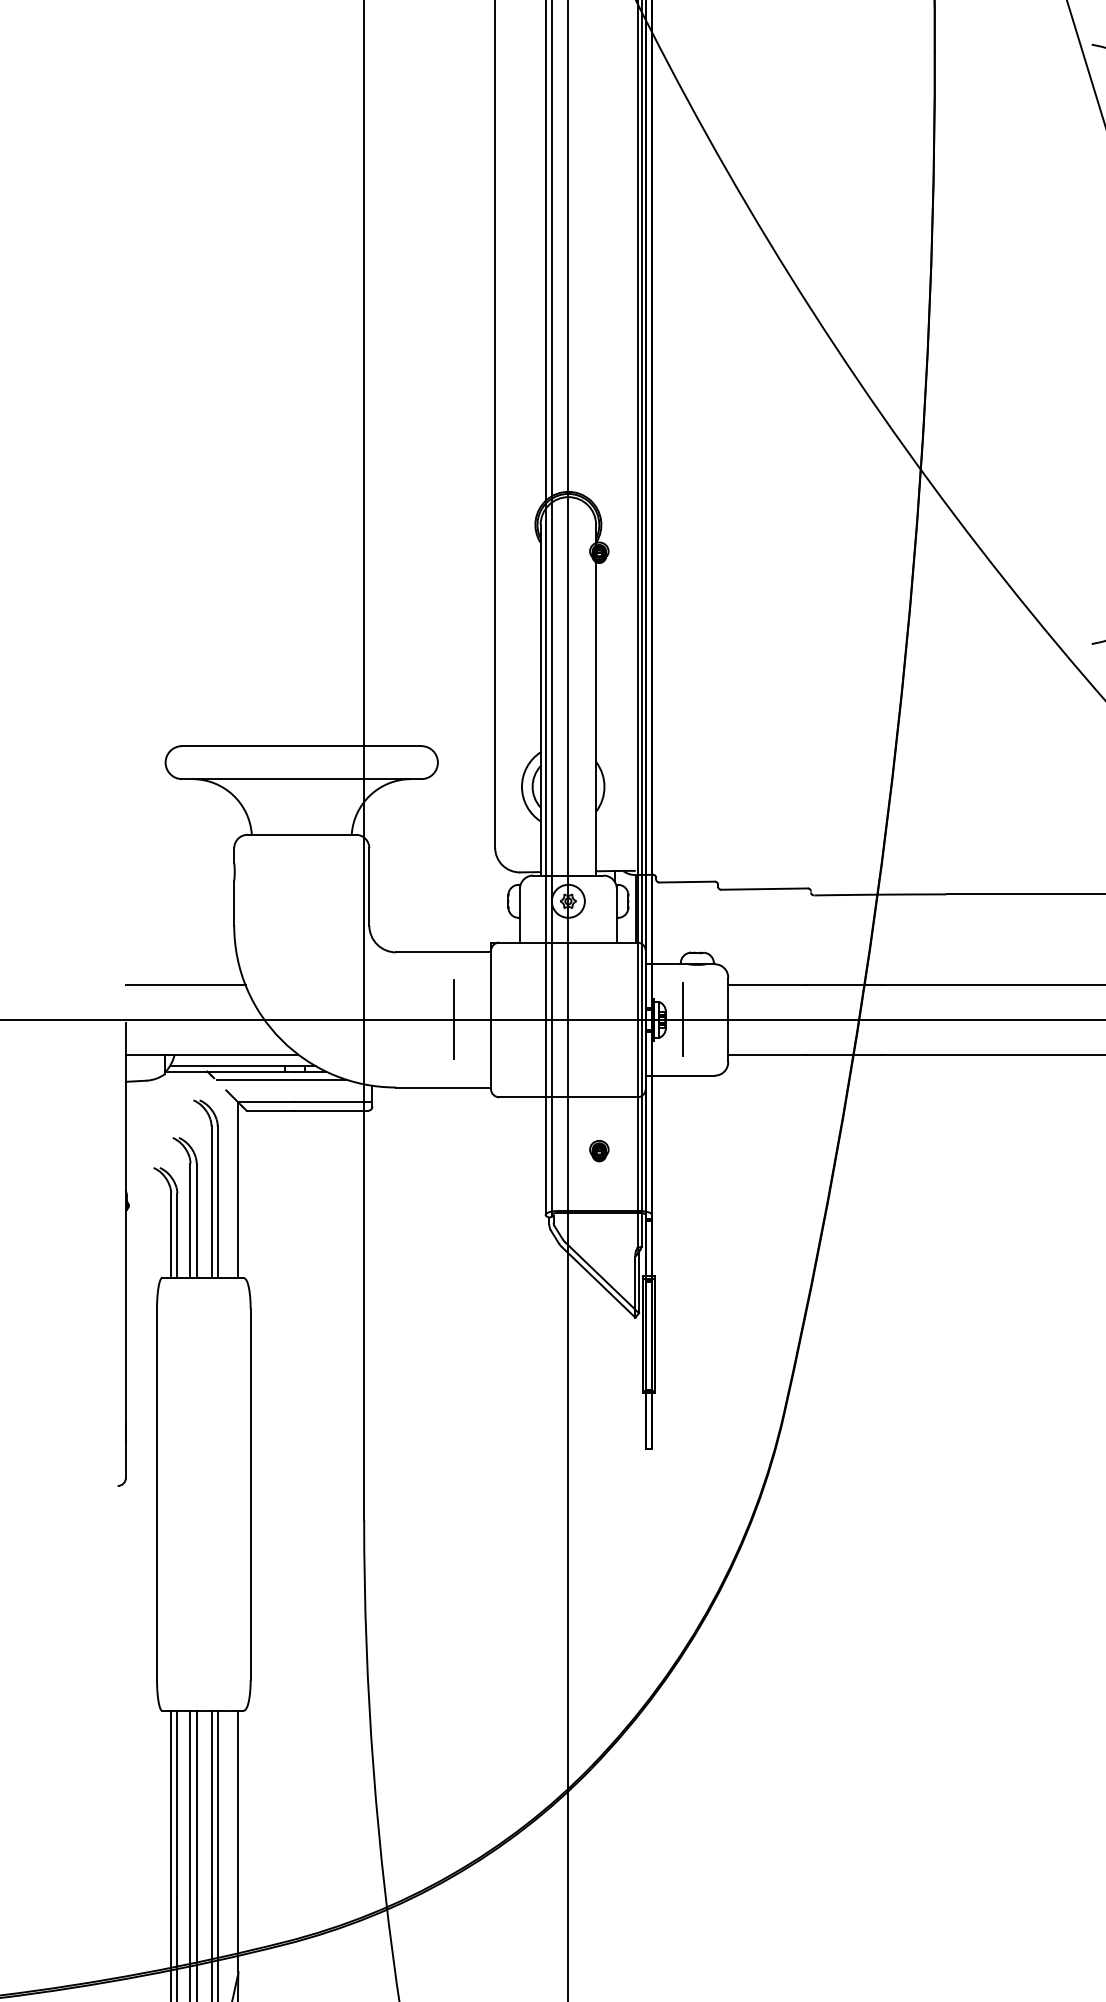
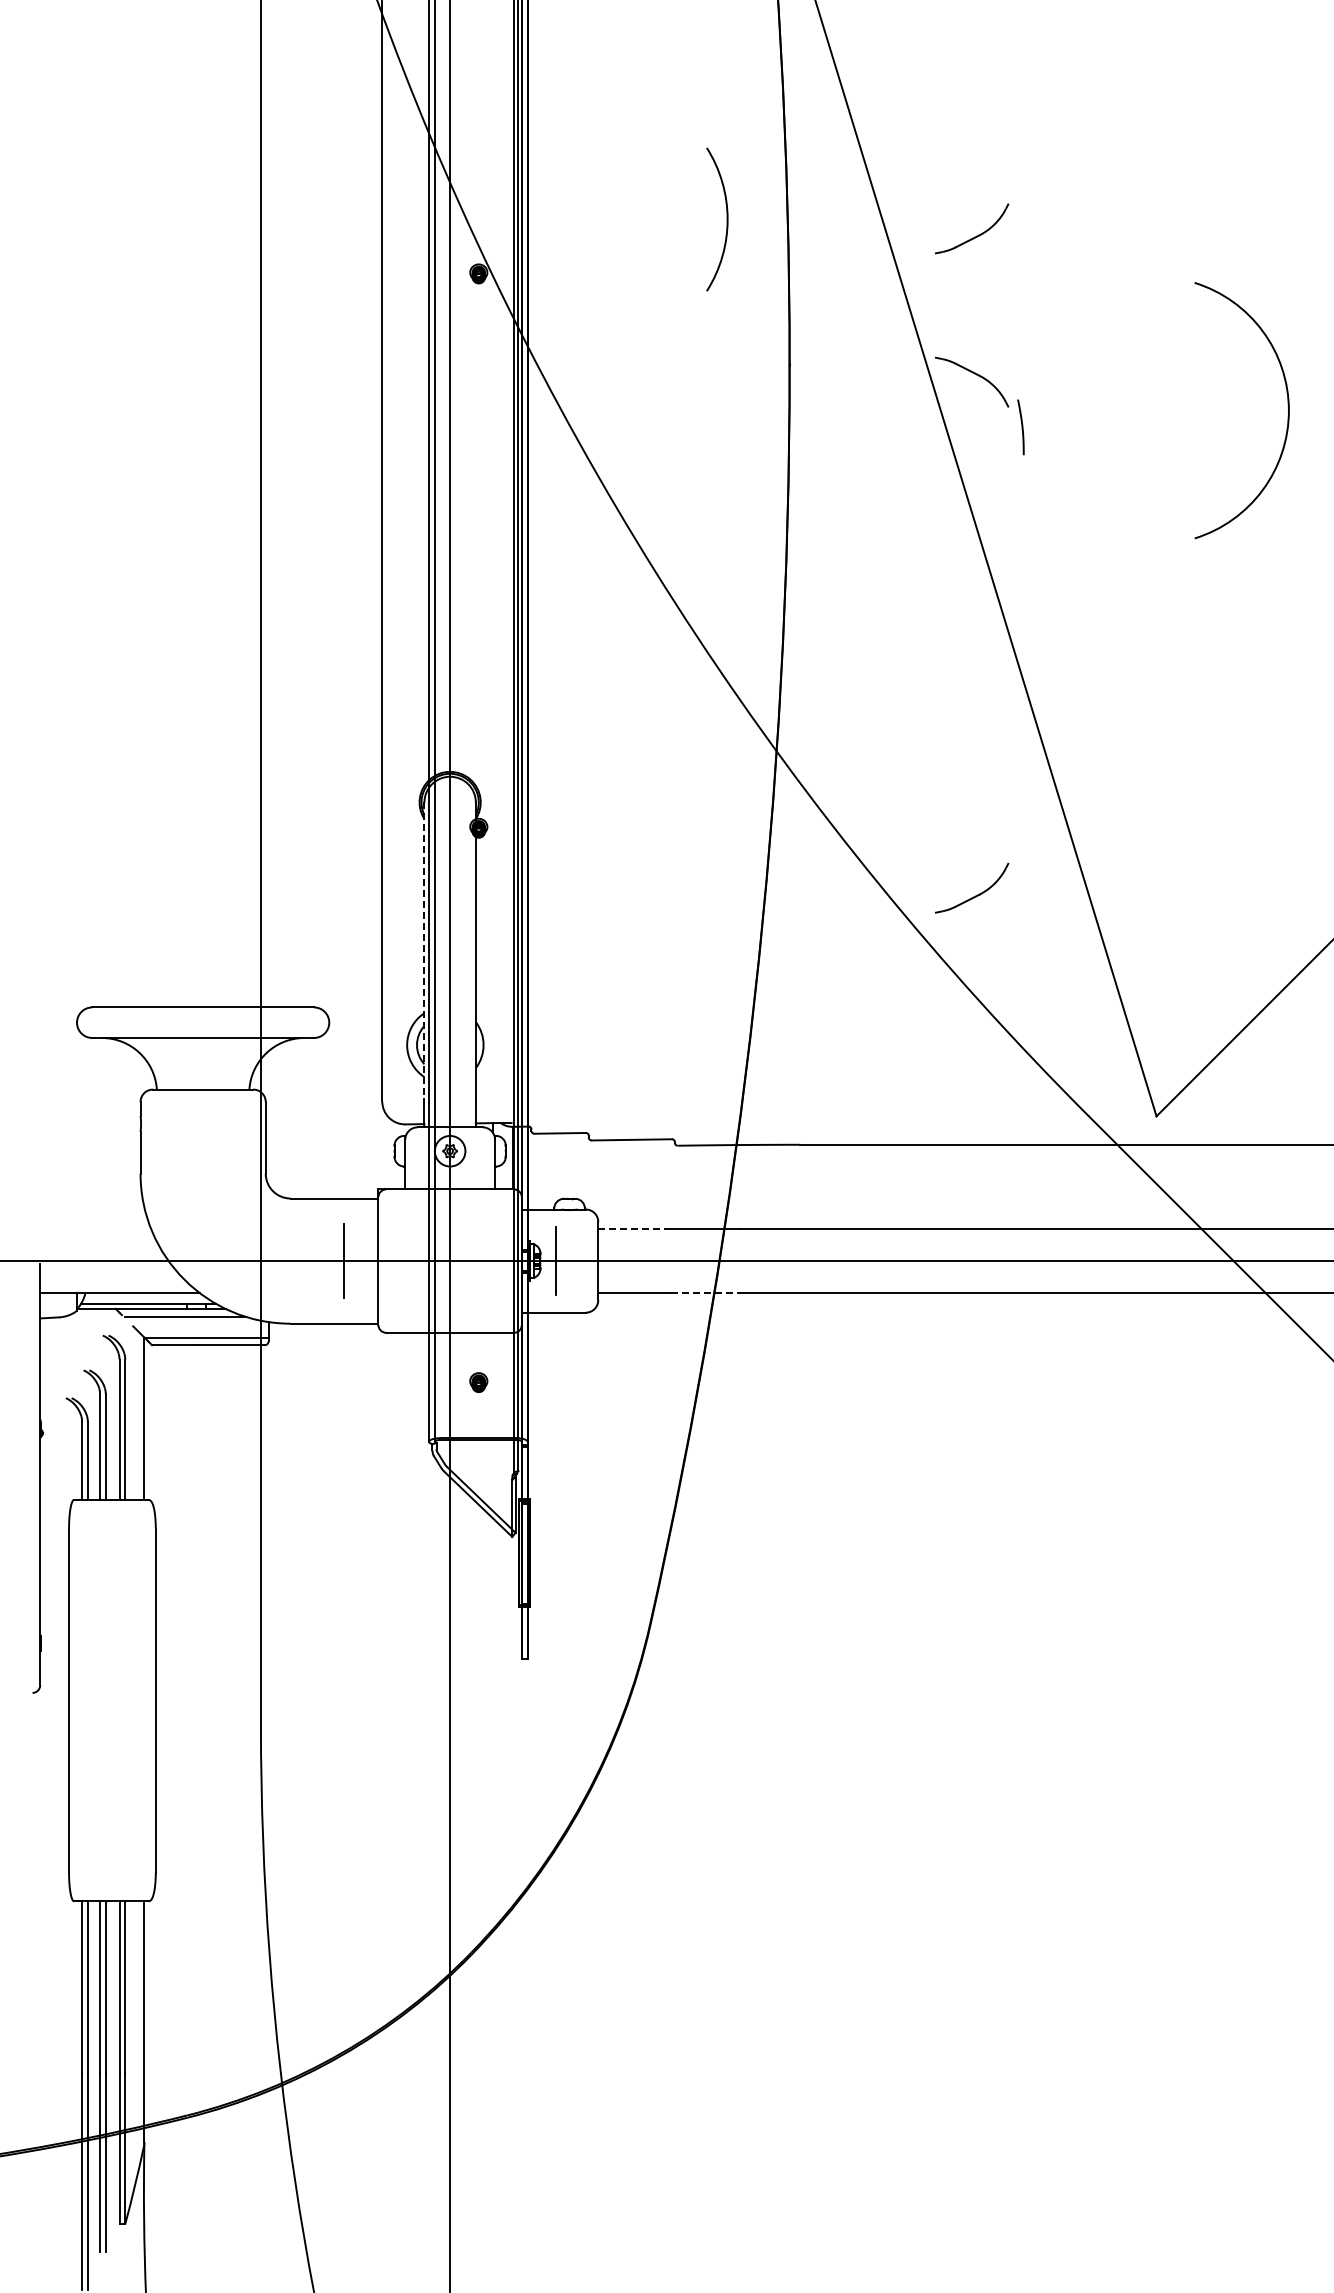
line: (540, 685) -> (424, 951), solid -> dashed
line: (185, 984) -> (95, 1228), removed
line: (767, 984) -> (634, 1228), solid -> dashed
line: (844, 1054) -> (705, 1293), solid -> dashed

